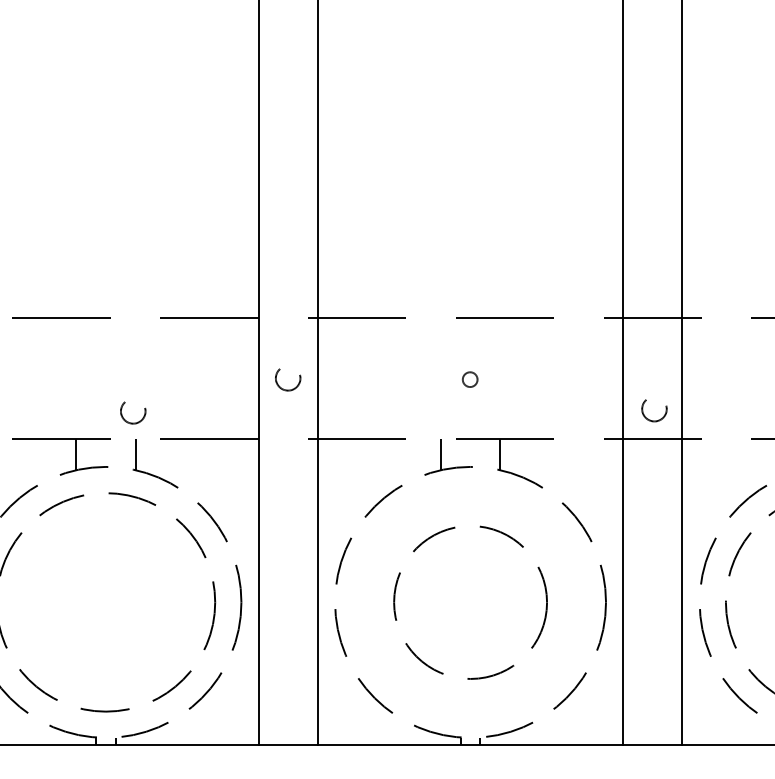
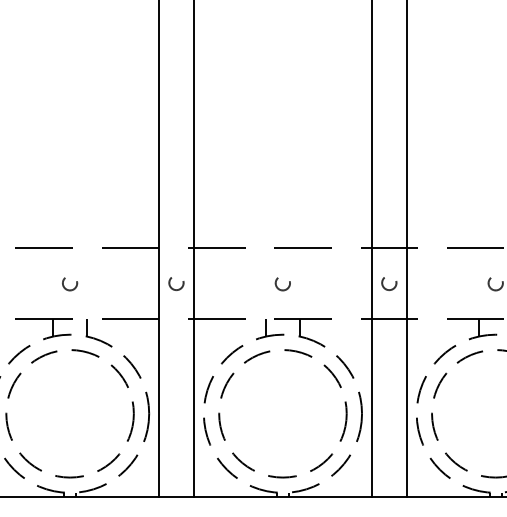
circle: (469, 380) -> (282, 284), size x1.67
circle: (654, 410) -> (389, 283), moved
circle: (134, 413) -> (70, 284), moved
circle: (469, 601) -> (282, 413), size x1.43

